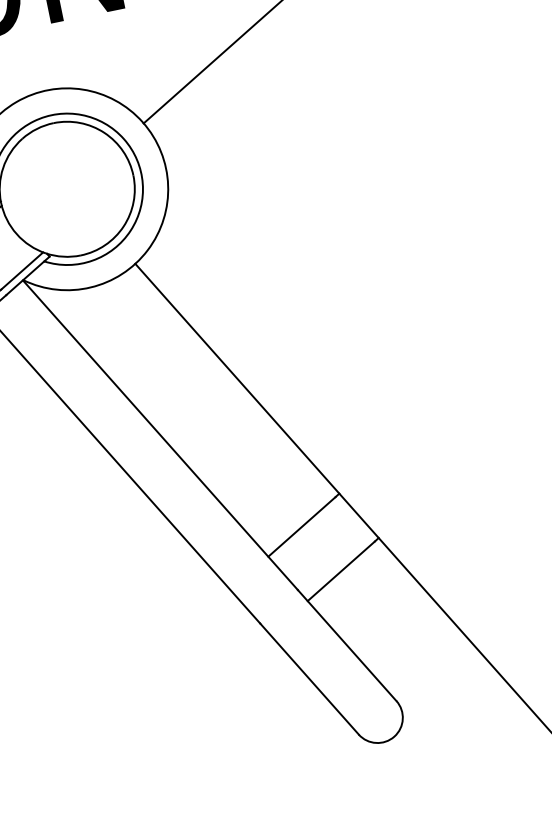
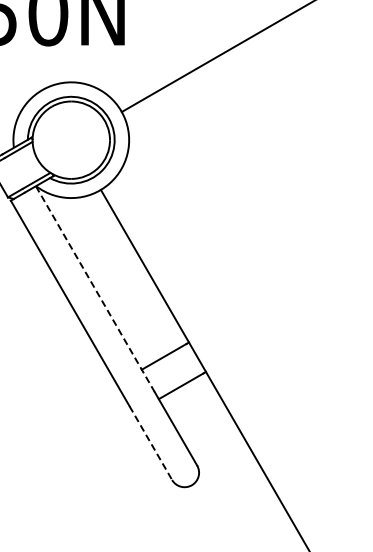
line: (160, 435) -> (95, 289), solid -> dashed
line: (308, 679) -> (150, 443), solid -> dashed

